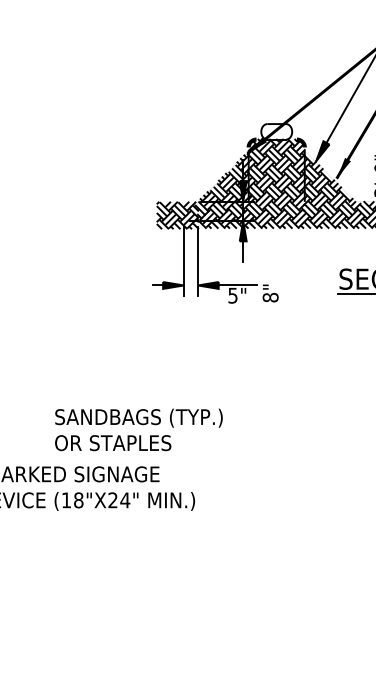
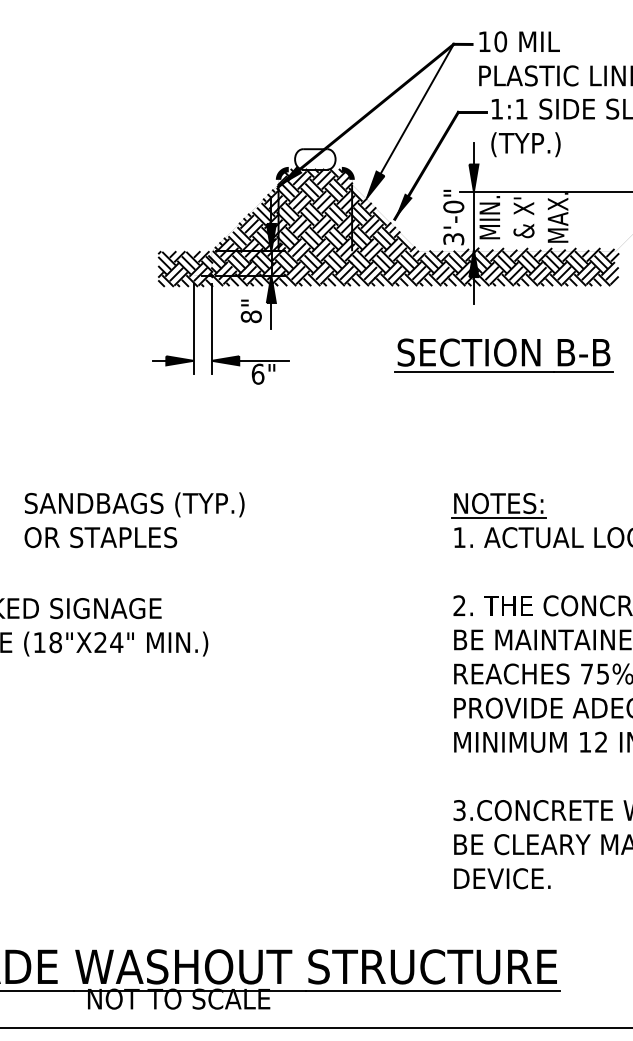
text: (270, 293) -> (250, 311), moved
text: (232, 295) -> (257, 373), 5" -> 6"
text: (138, 430) -> (134, 520), moved

